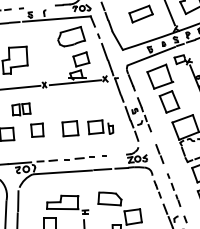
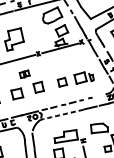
part: (21, 109) -> (24, 74), size x0.7
part: (70, 128) -> (62, 82), size x0.7
arc: (62, 172) -> (61, 114), solid -> dashed

